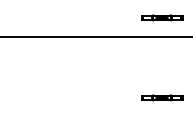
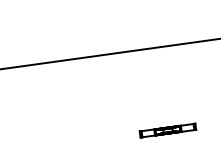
part: (162, 17) -> (153, 21), removed

